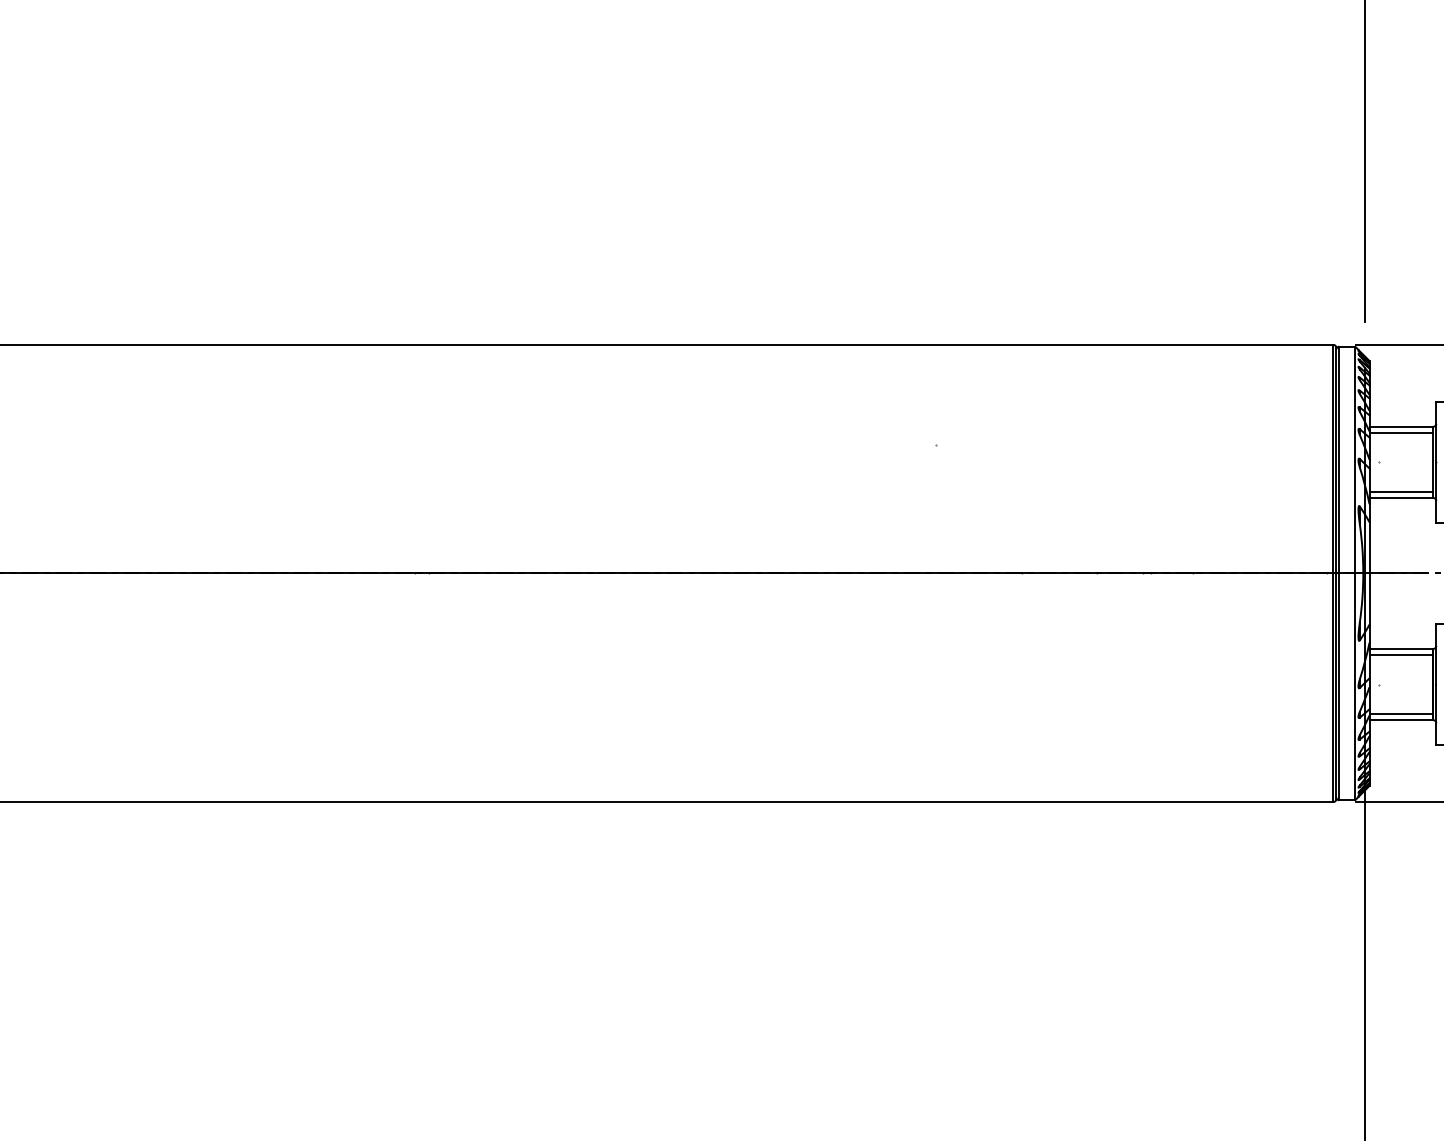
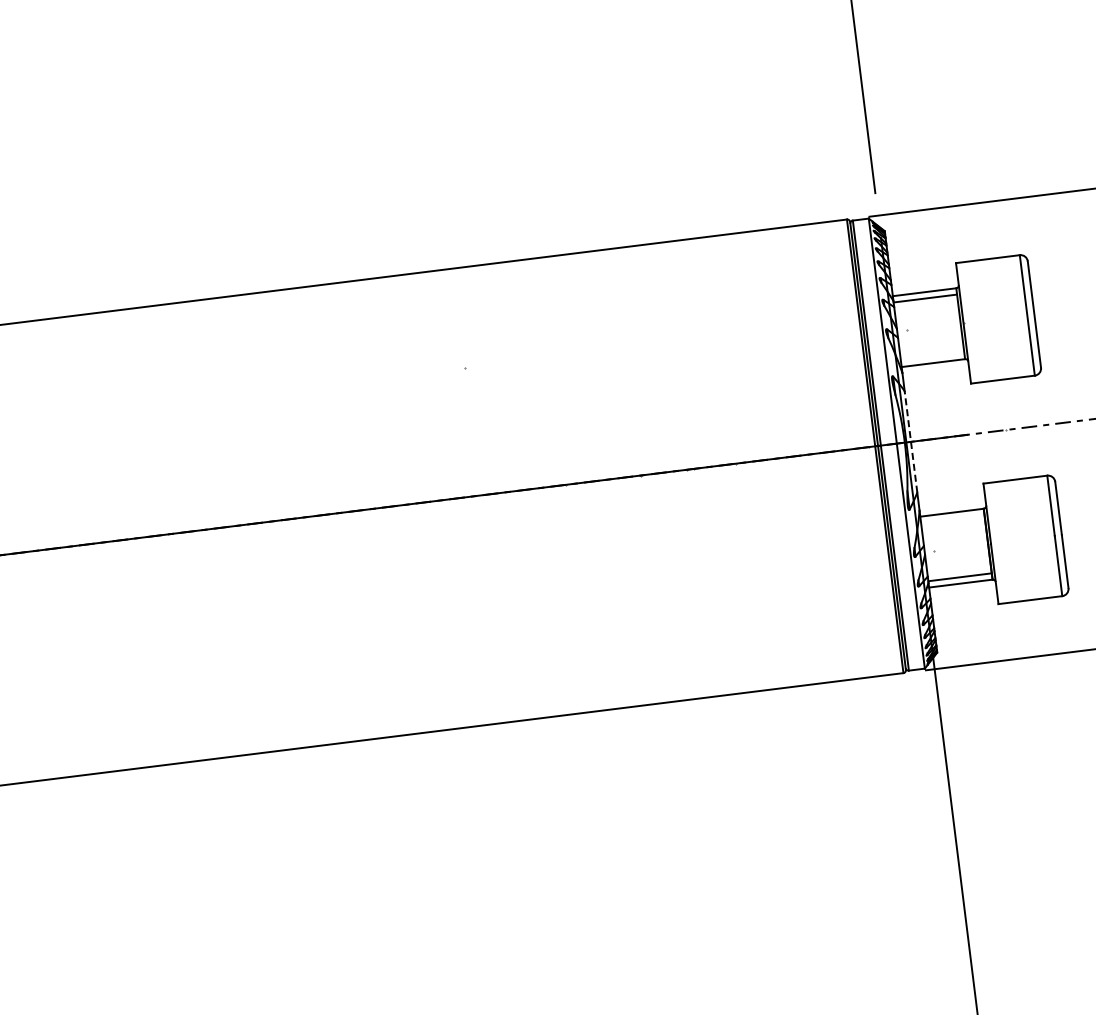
line: (1401, 491) -> (932, 356), removed
line: (1369, 572) -> (910, 440), solid -> dashed
line: (1401, 655) -> (952, 519), removed

